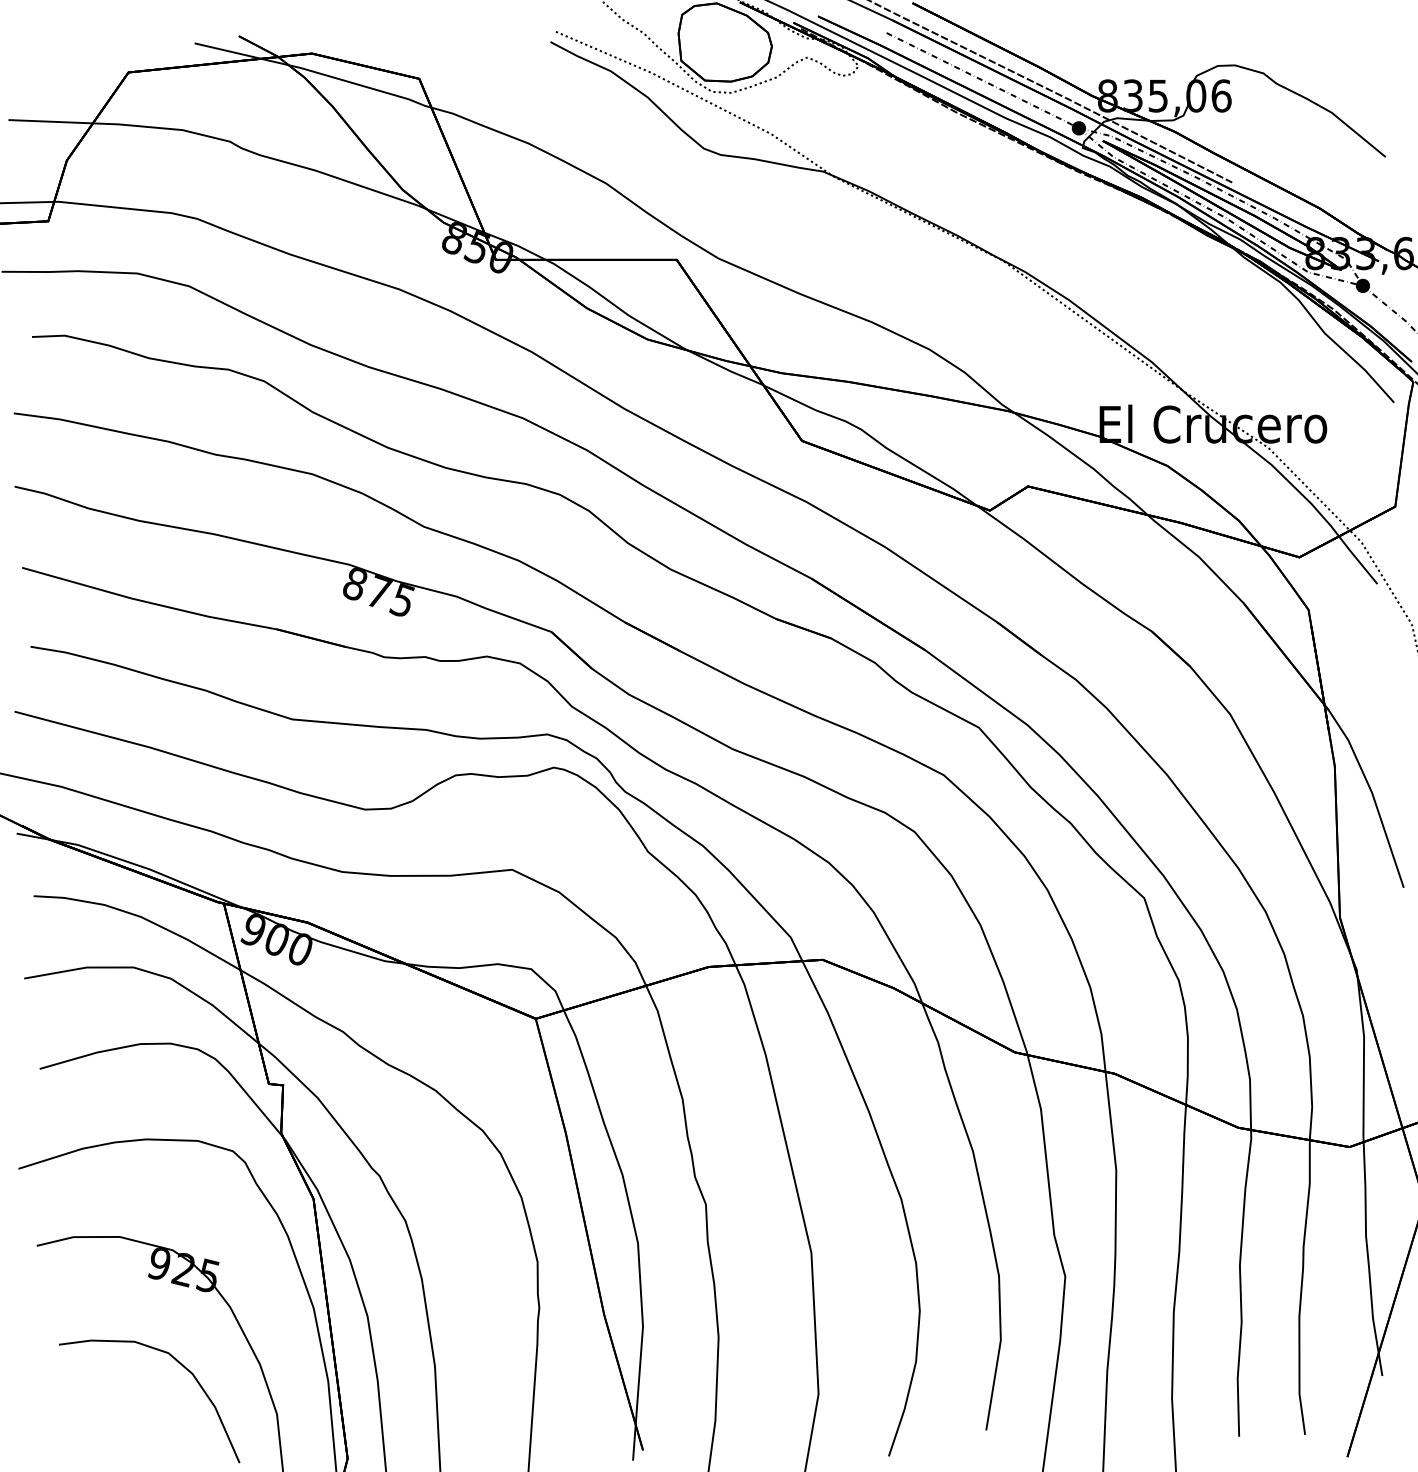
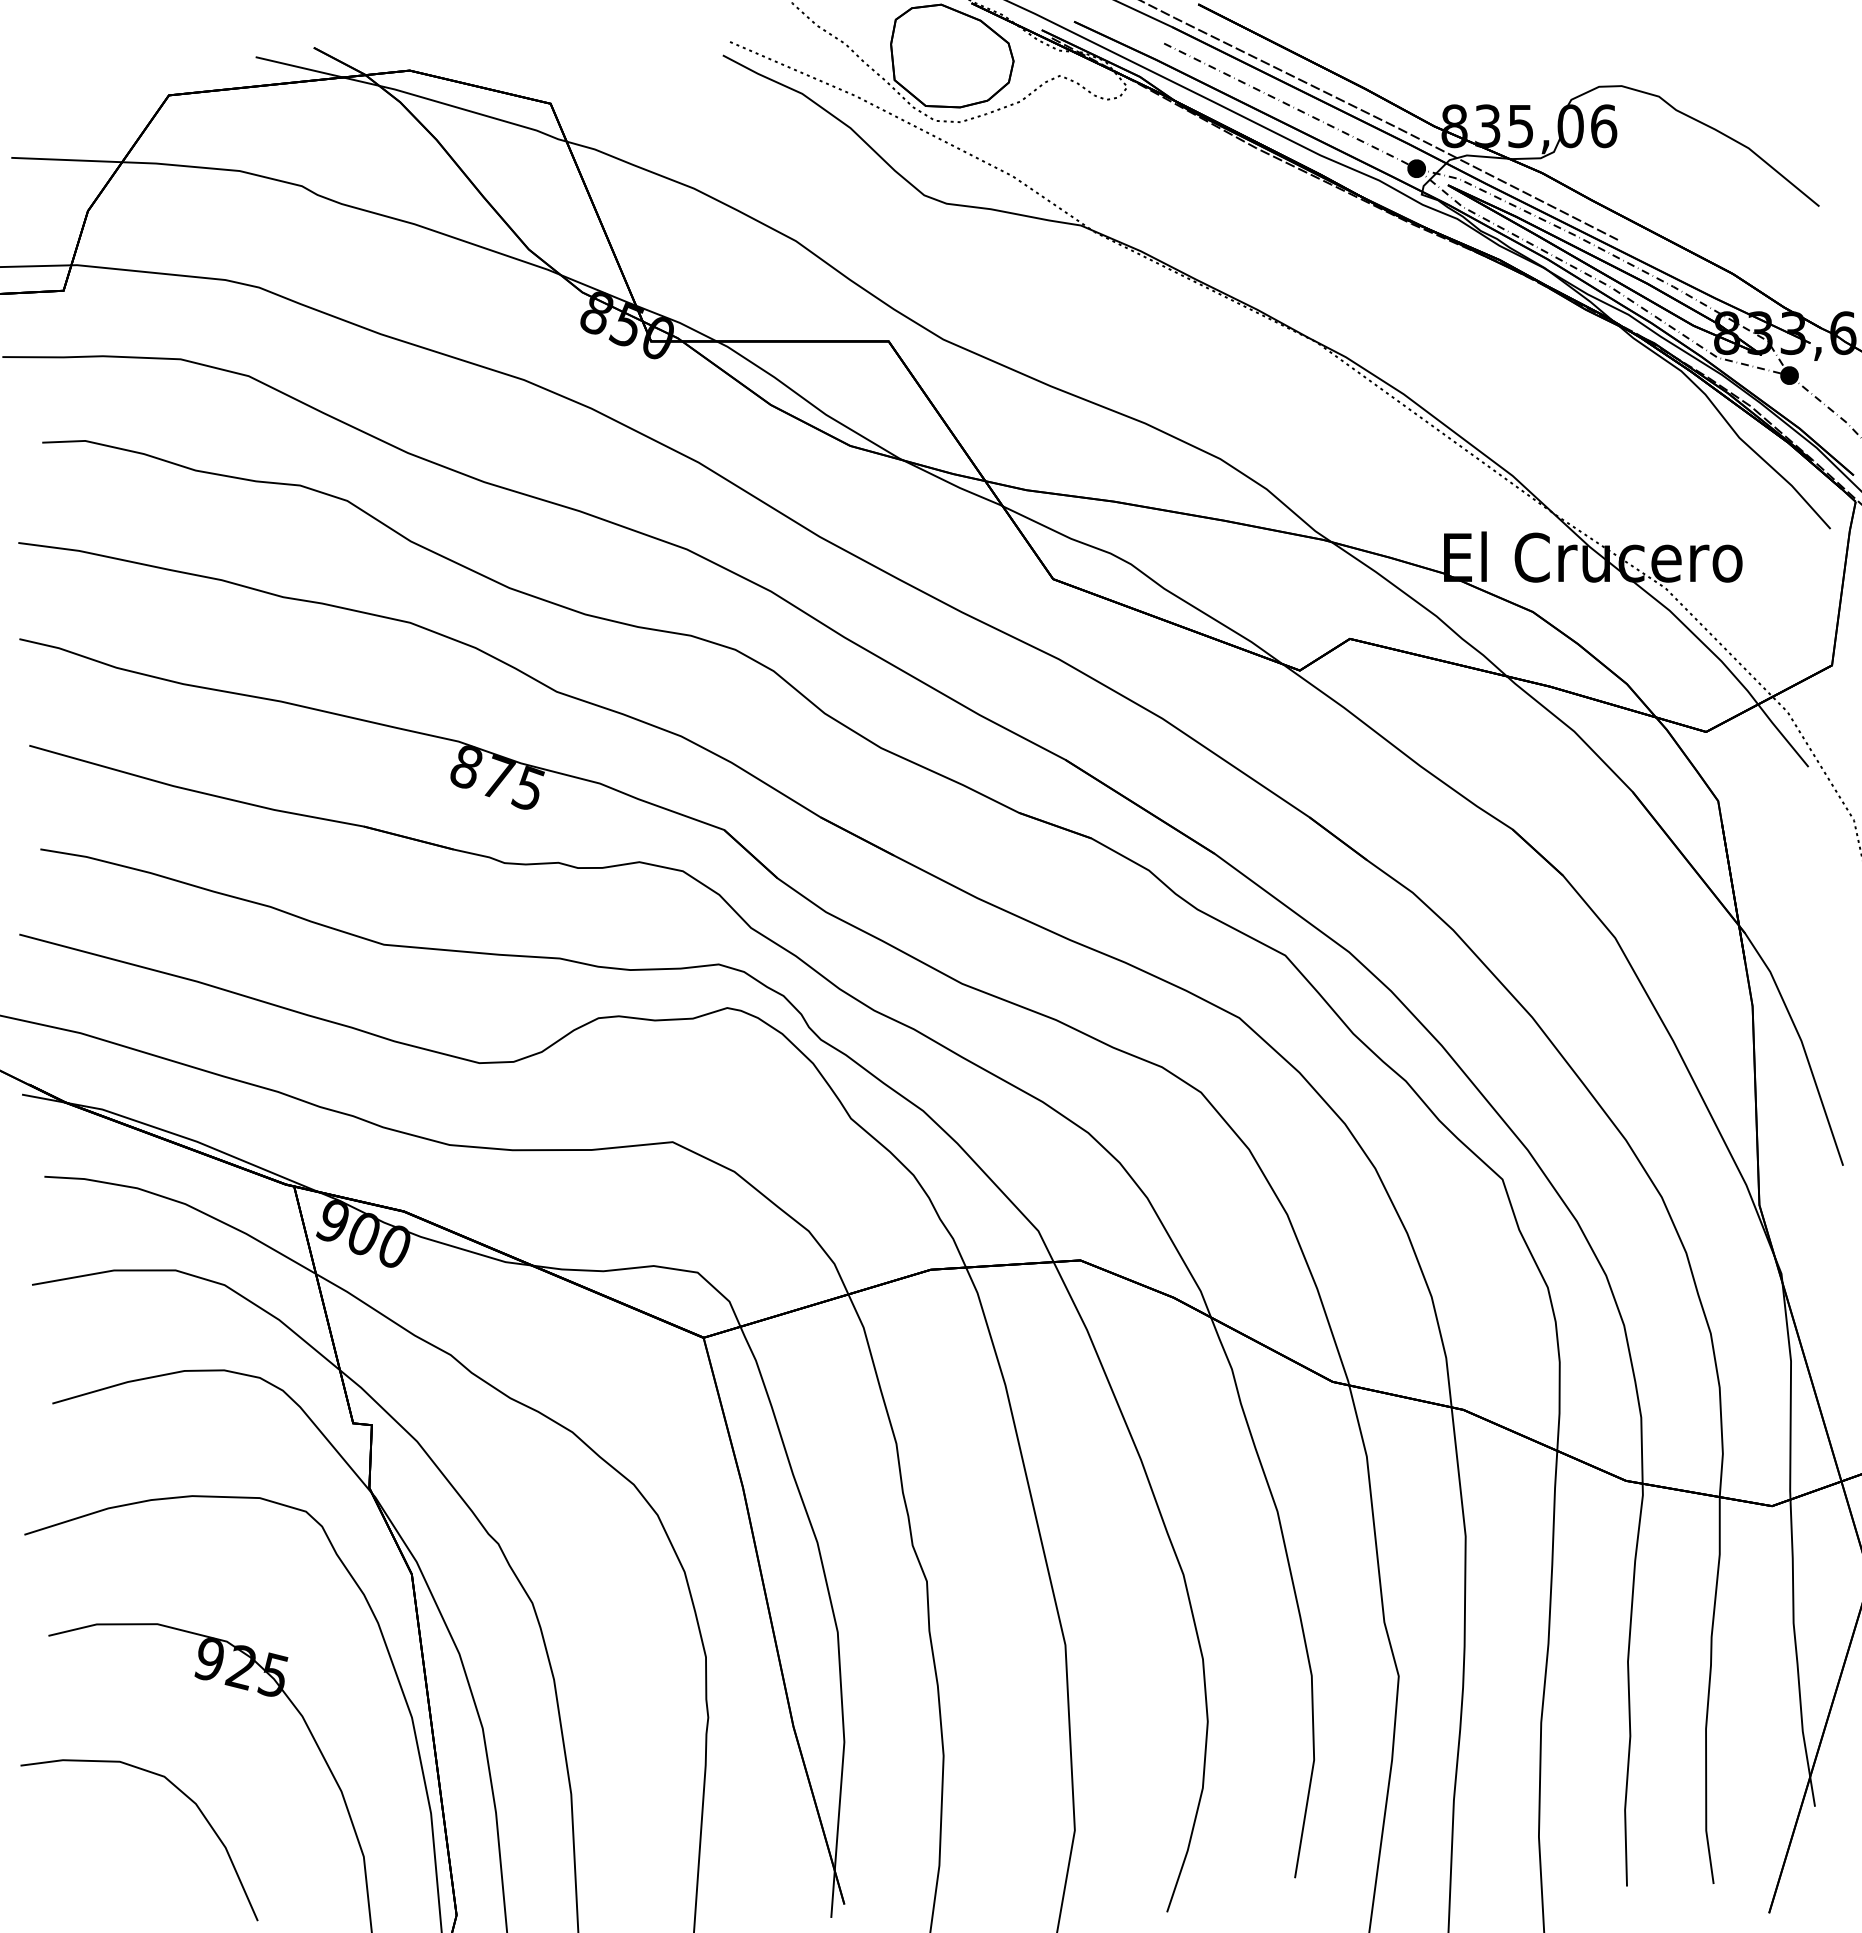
curve: (179, 1363) -> (178, 1790), moved

